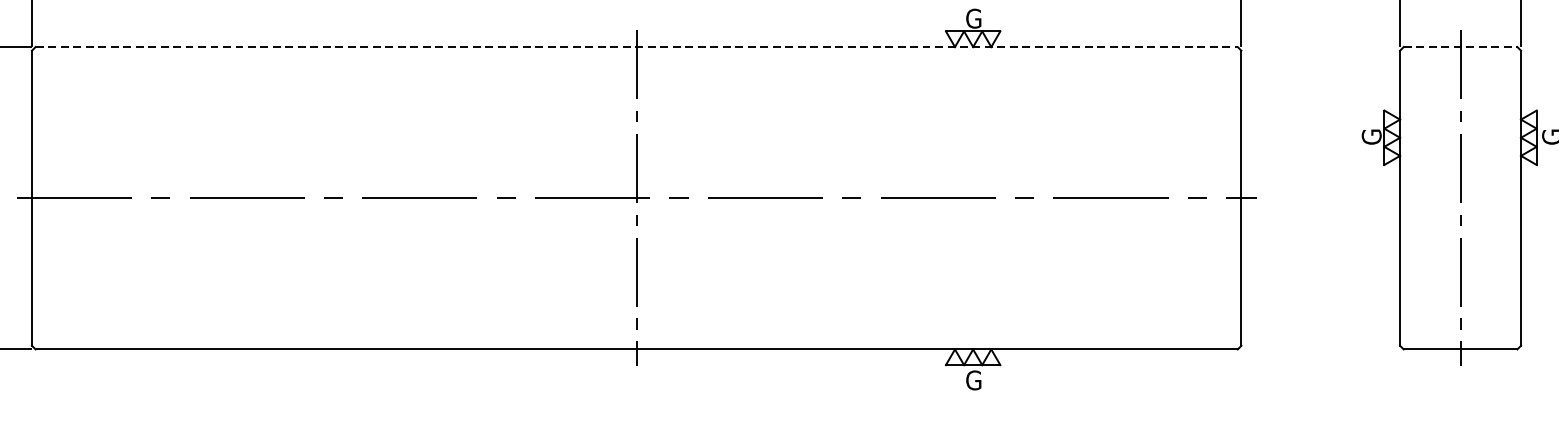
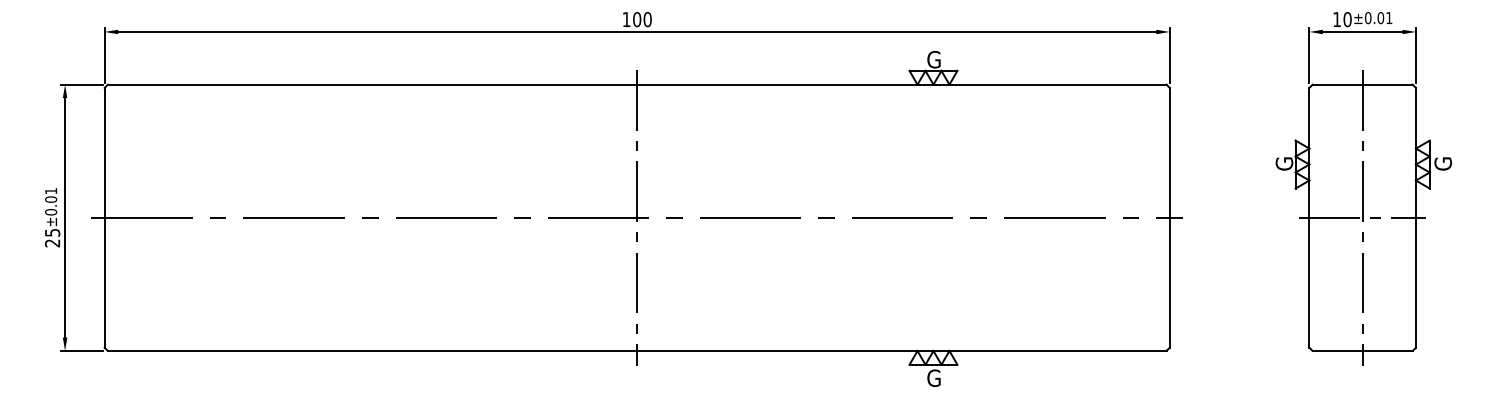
line: (637, 46) -> (637, 84), dashed -> solid
line: (1461, 46) -> (1363, 84), dashed -> solid
line: (1460, 197) -> (1362, 217), added

